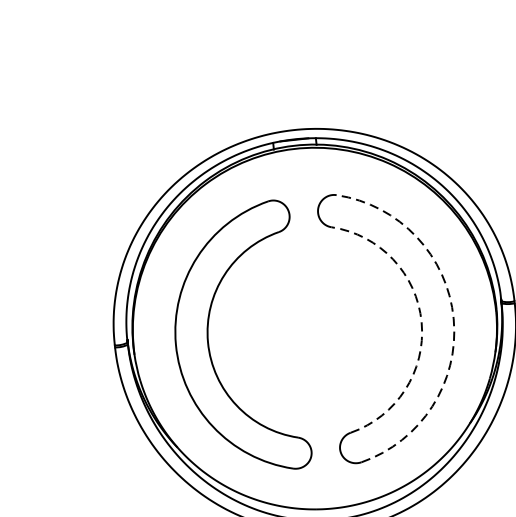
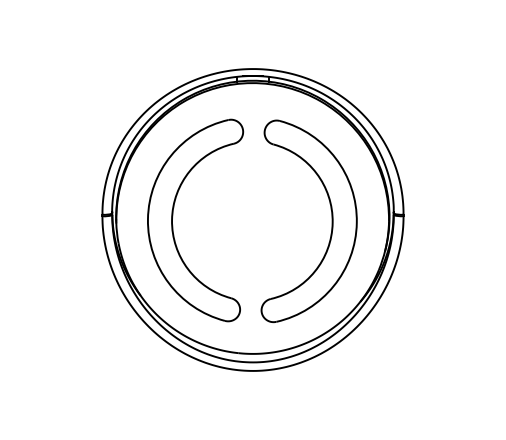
arc: (453, 318) -> (356, 222), dashed -> solid
arc: (421, 322) -> (332, 222), dashed -> solid

